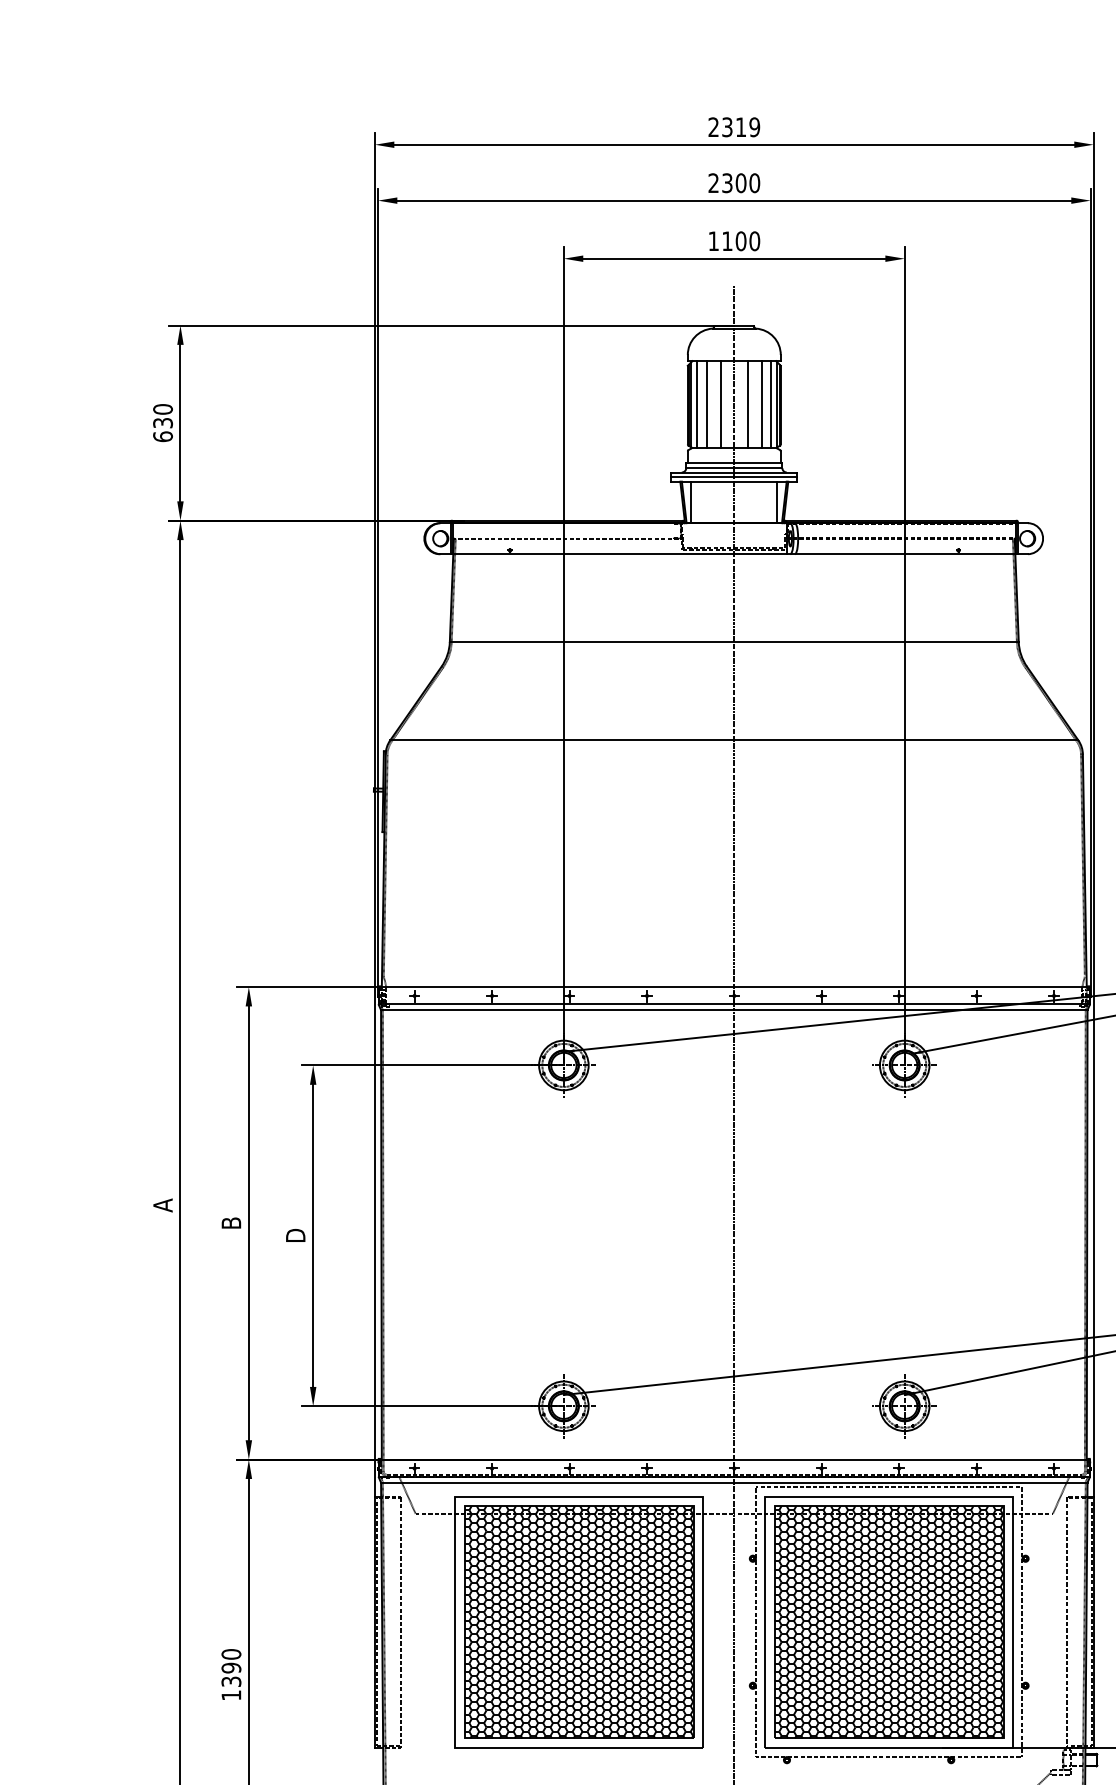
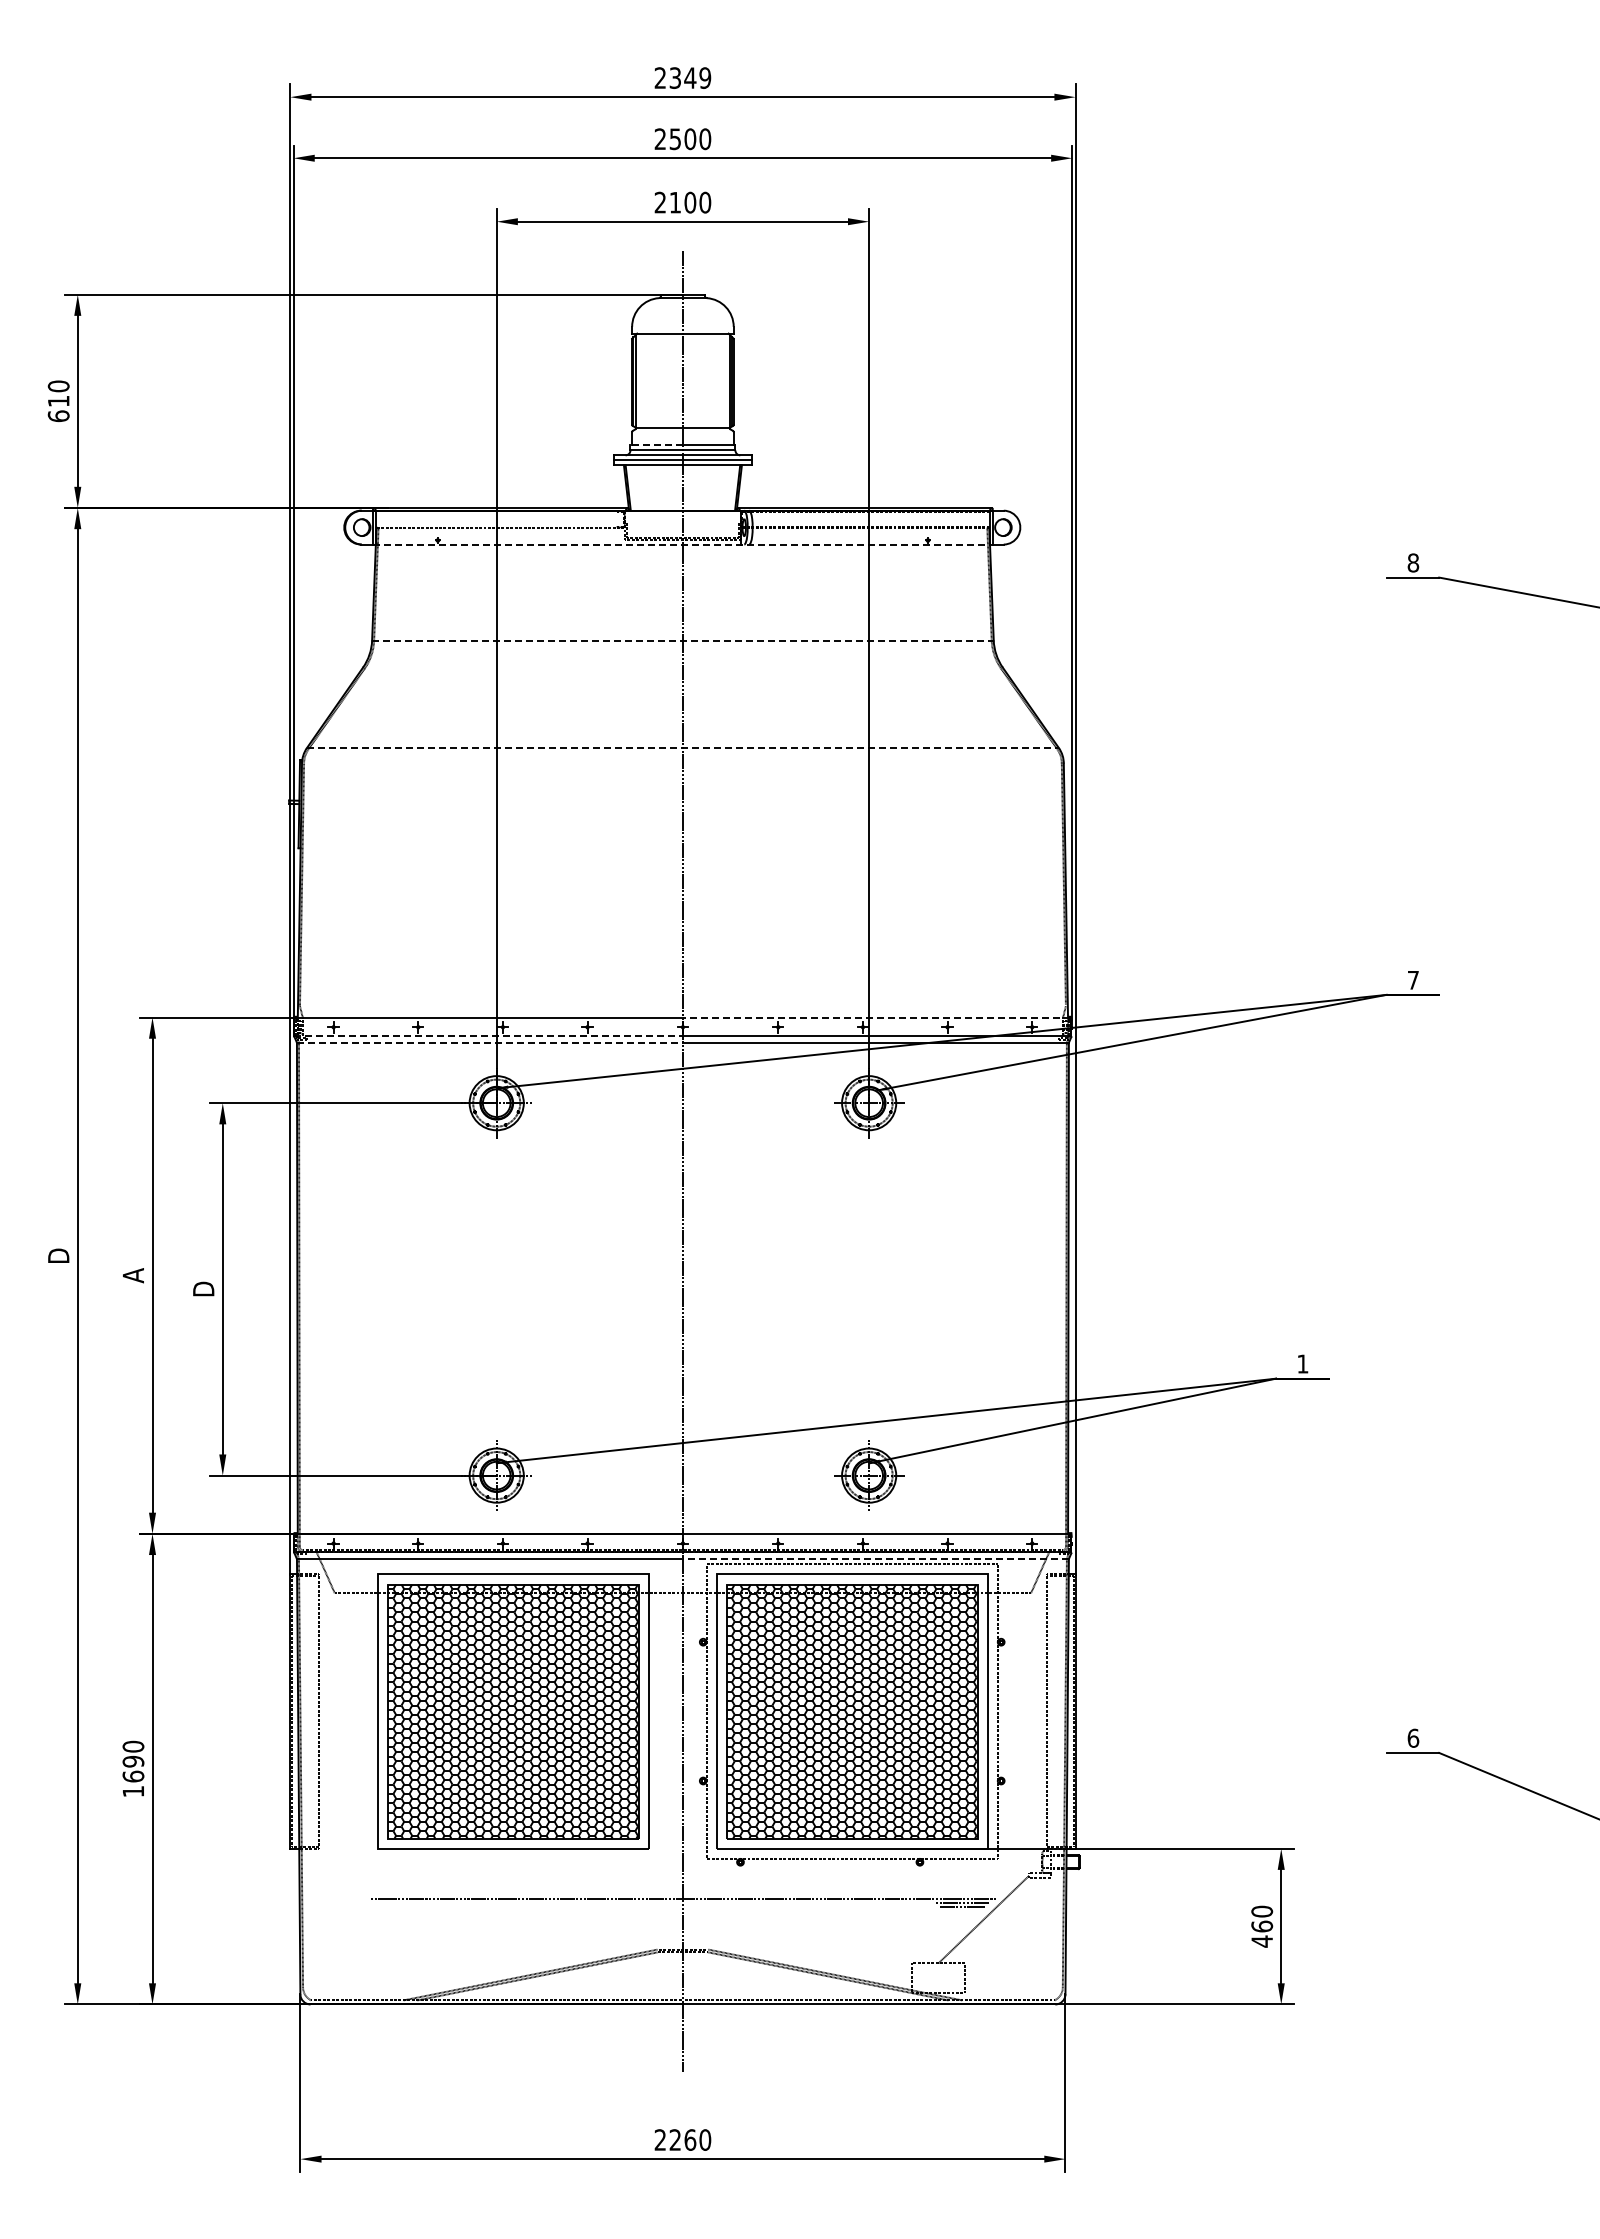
text: (741, 126) -> (690, 77), 2319 -> 2349
text: (727, 182) -> (675, 138), 2300 -> 2500
text: (712, 241) -> (659, 202), 1100 -> 2100
line: (697, 404) -> (642, 380), removed
line: (706, 404) -> (652, 380), removed
line: (721, 404) -> (668, 380), removed
line: (747, 404) -> (697, 380), removed
line: (762, 404) -> (713, 380), removed
line: (771, 404) -> (723, 380), removed
text: (162, 422) -> (58, 400), 630 -> 610
line: (710, 463) -> (656, 445), solid -> dashed
line: (691, 501) -> (636, 487), removed
line: (776, 501) -> (729, 487), removed
line: (733, 554) -> (682, 544), solid -> dashed
line: (733, 641) -> (682, 640), solid -> dashed
line: (734, 740) -> (683, 748), solid -> dashed
line: (911, 987) -> (876, 1017), solid -> dashed
line: (557, 1004) -> (489, 1036), solid -> dashed
line: (557, 1009) -> (489, 1042), solid -> dashed
text: (162, 1204) -> (58, 1255), A -> D
text: (230, 1223) -> (132, 1275), B -> A
line: (910, 1483) -> (875, 1559), solid -> dashed
text: (231, 1681) -> (133, 1776), 1390 -> 1690

